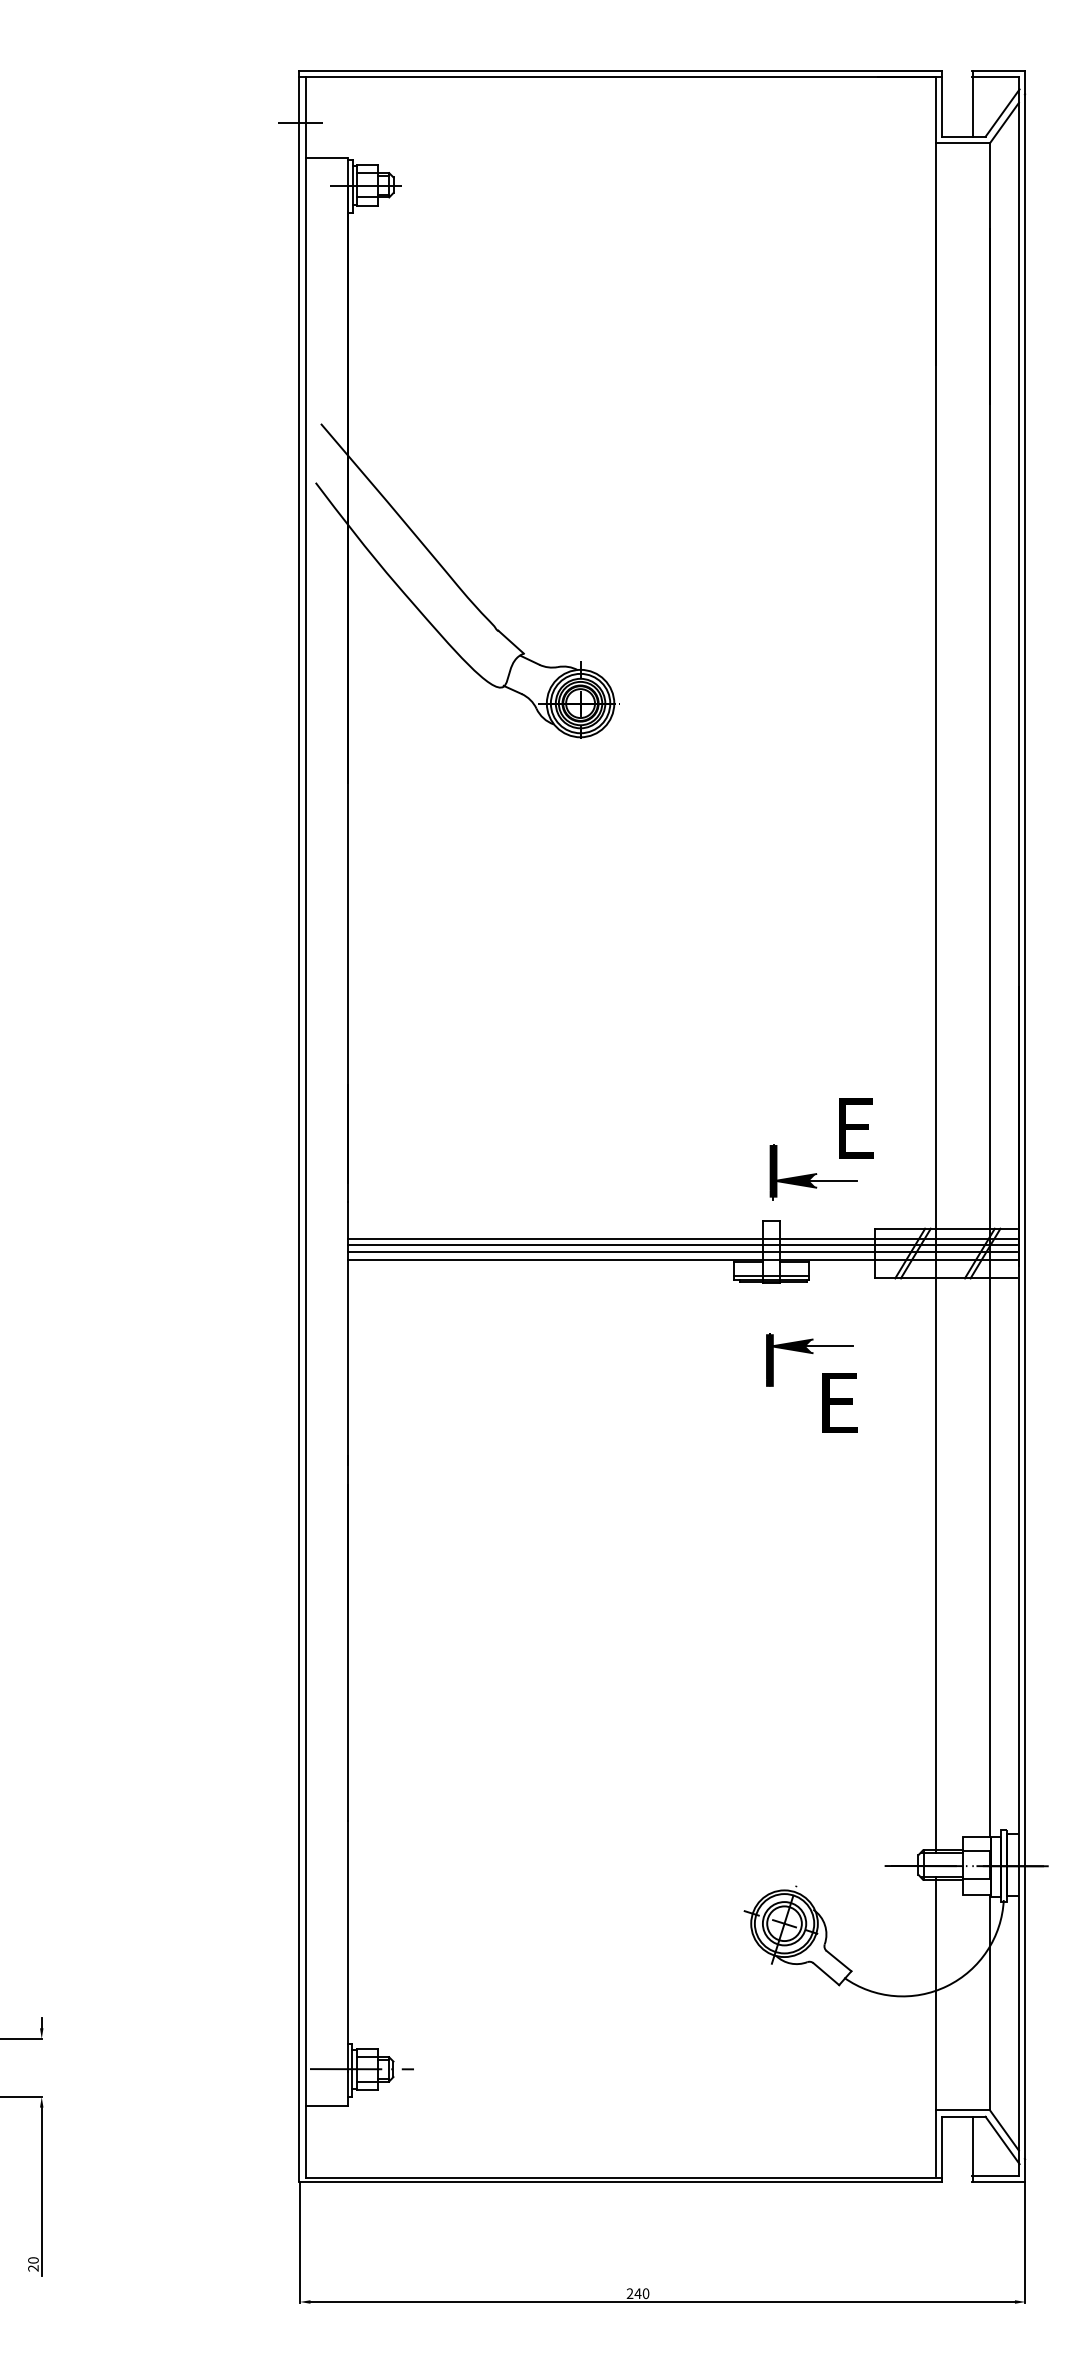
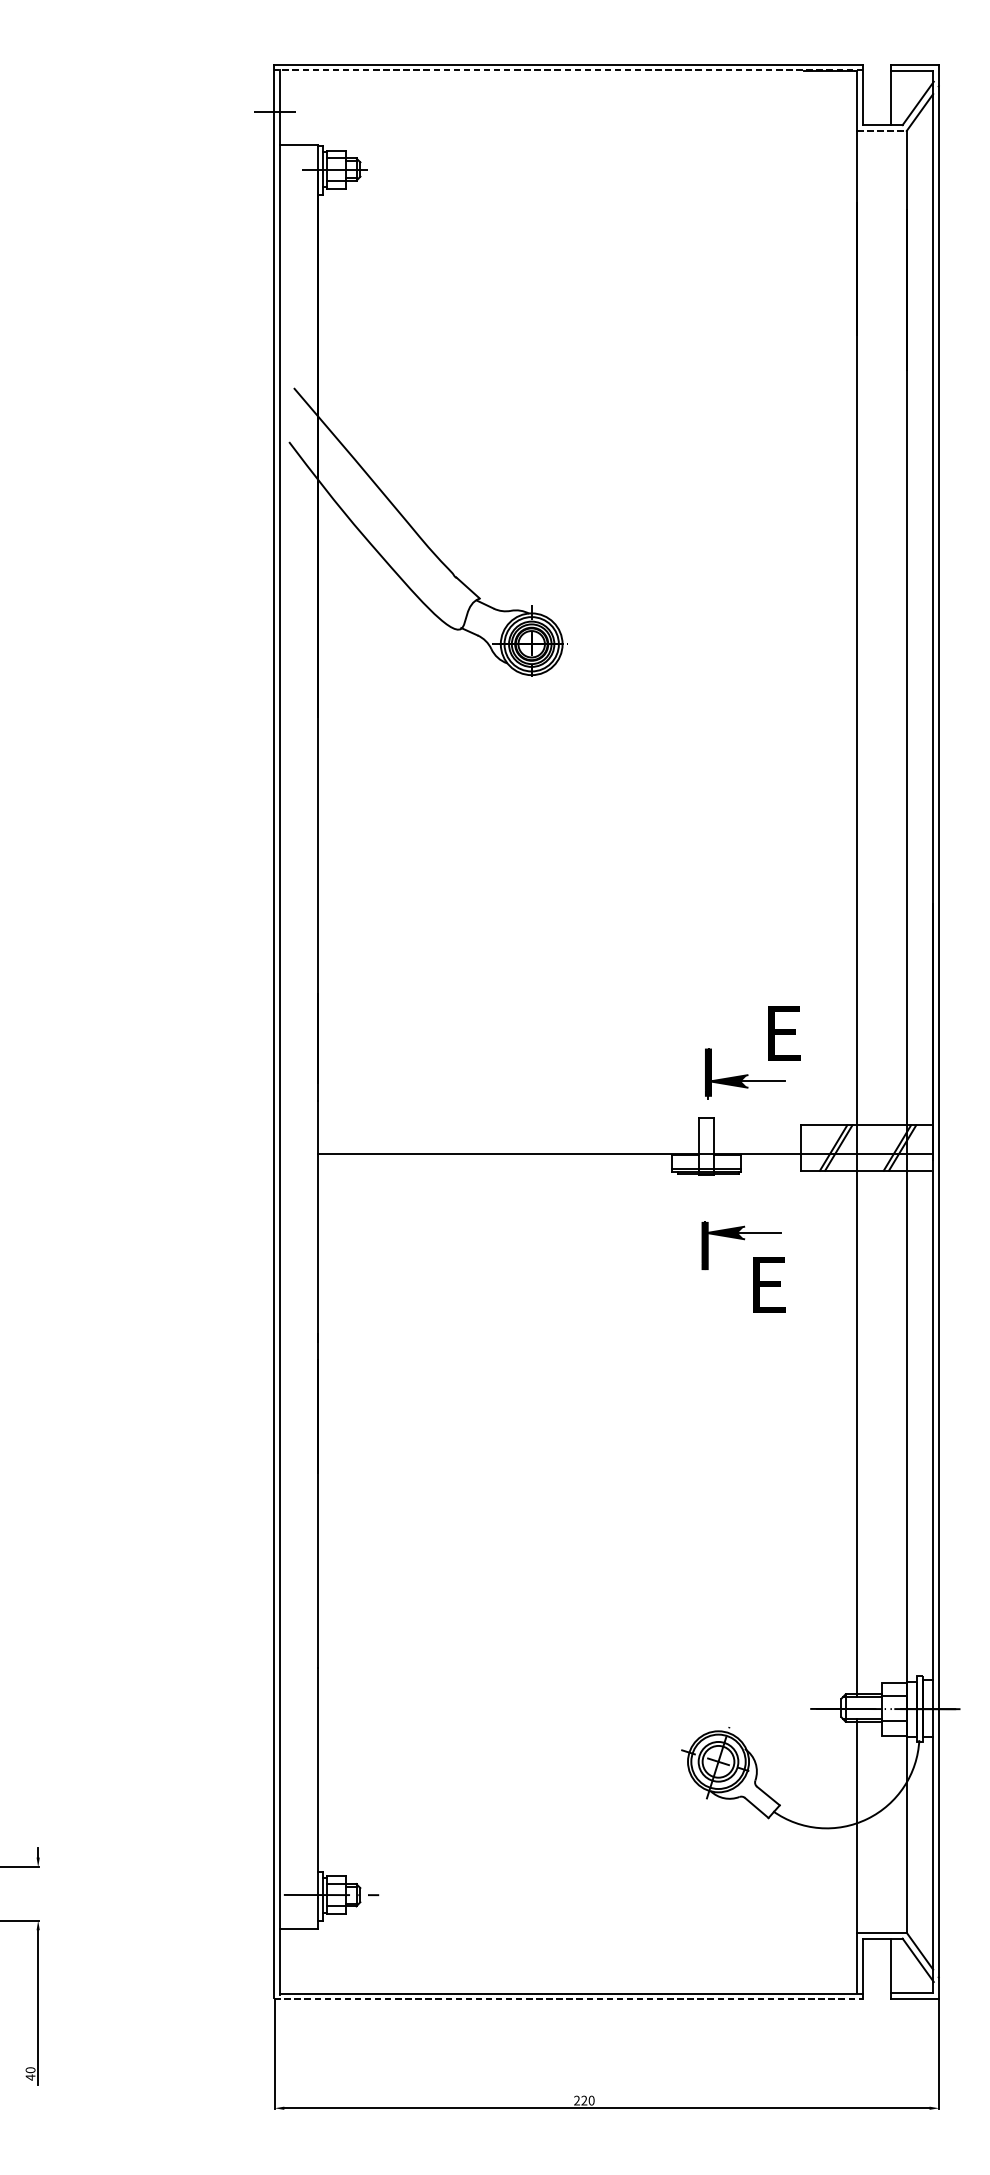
line: (620, 76) -> (568, 69), solid -> dashed
line: (963, 143) -> (882, 131), solid -> dashed
line: (681, 1239) -> (624, 1135), removed
line: (681, 1244) -> (624, 1139), removed
line: (681, 1251) -> (624, 1146), removed
line: (621, 2182) -> (569, 1998), solid -> dashed
text: (33, 2268) -> (30, 2077), 20 -> 40
text: (637, 2293) -> (583, 2100), 240 -> 220

